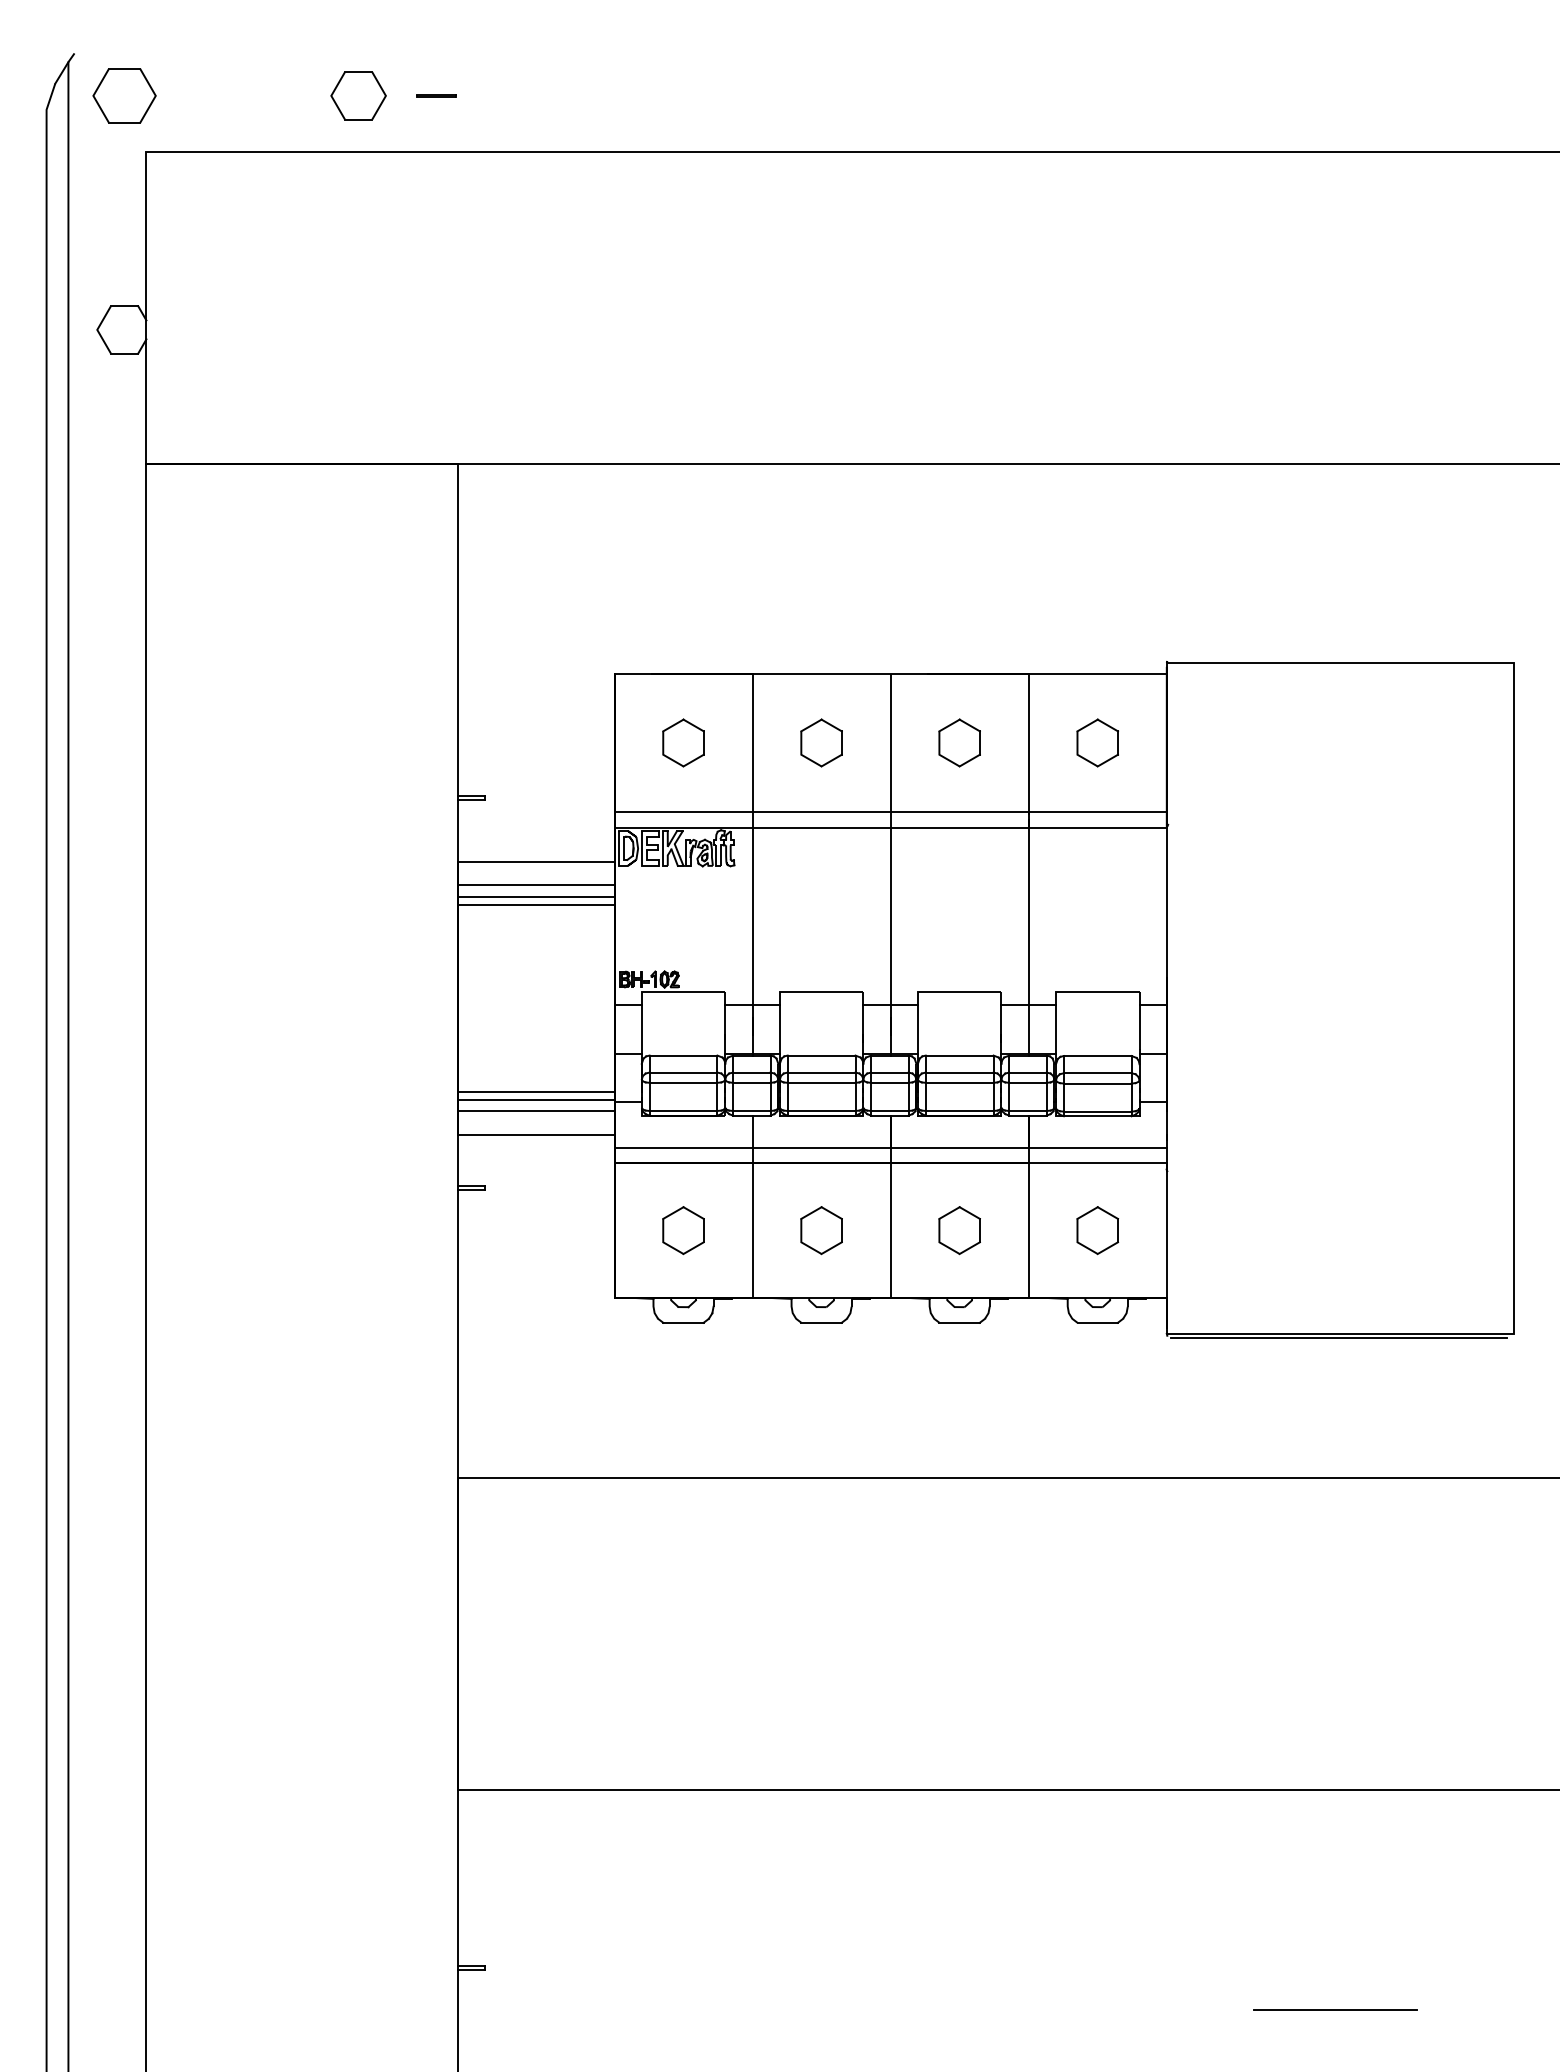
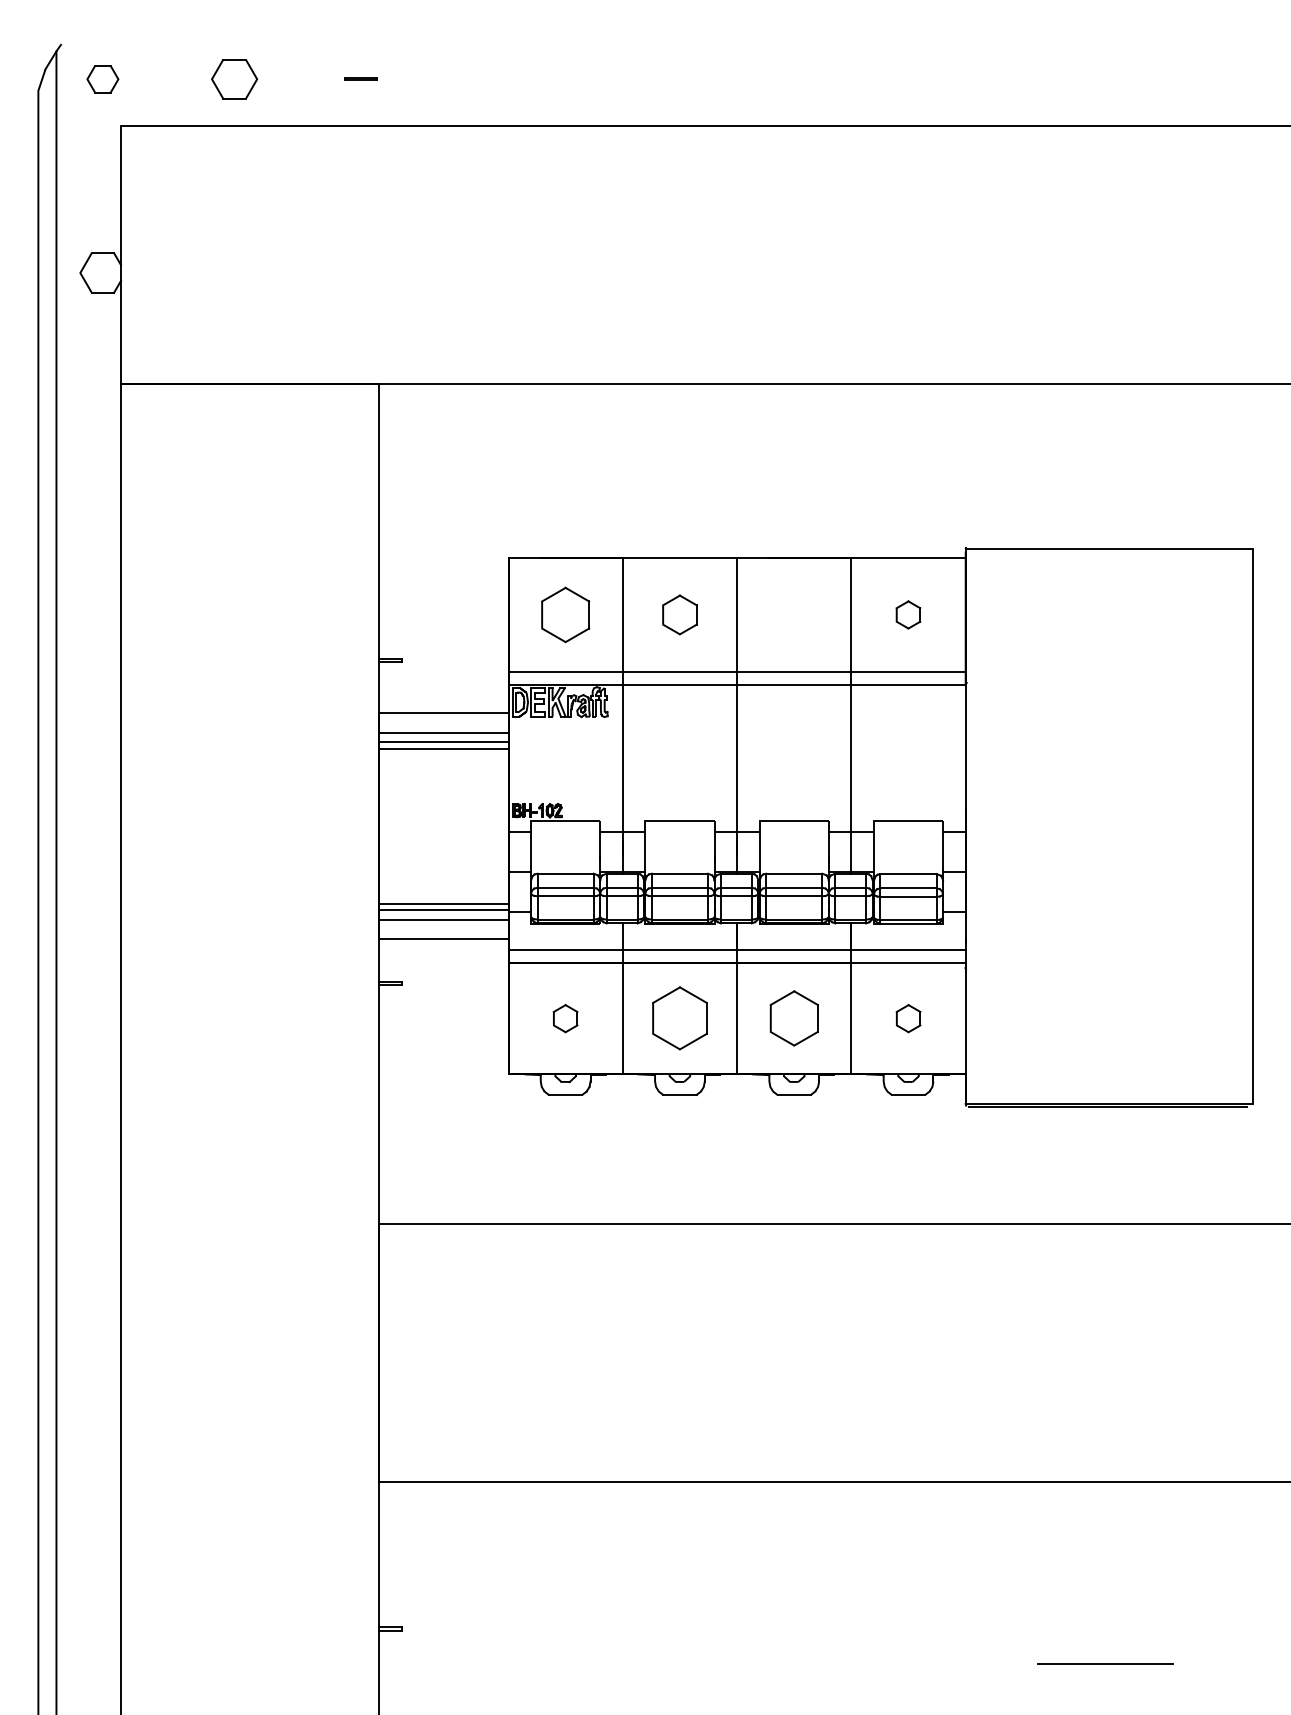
part: (124, 95) -> (102, 78), size x0.6
part: (358, 95) -> (234, 78), moved
part: (683, 742) -> (565, 614), size x1.4
part: (959, 742) -> (794, 614), removed
part: (1097, 742) -> (908, 614), size x0.7
part: (683, 1230) -> (565, 1018), size x0.7
part: (821, 1230) -> (679, 1018), size x1.6
part: (959, 1230) -> (794, 1018), size x1.4
part: (1097, 1230) -> (908, 1018), size x0.7

